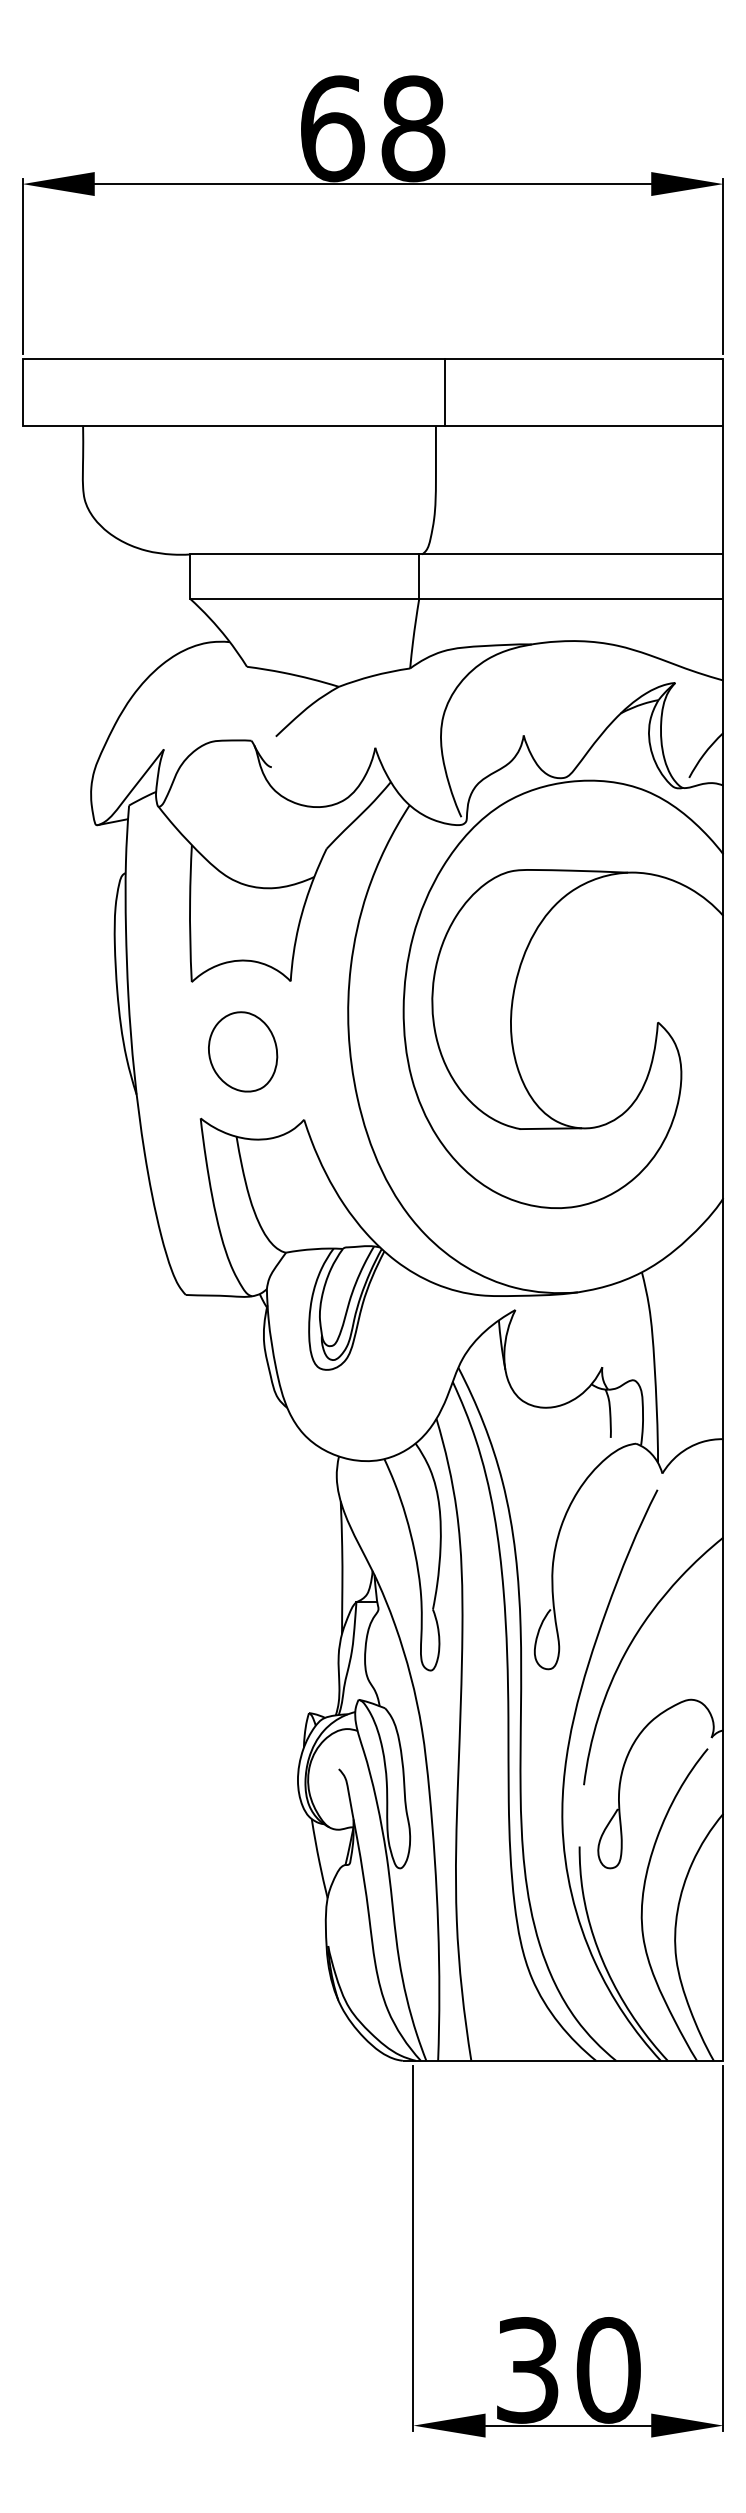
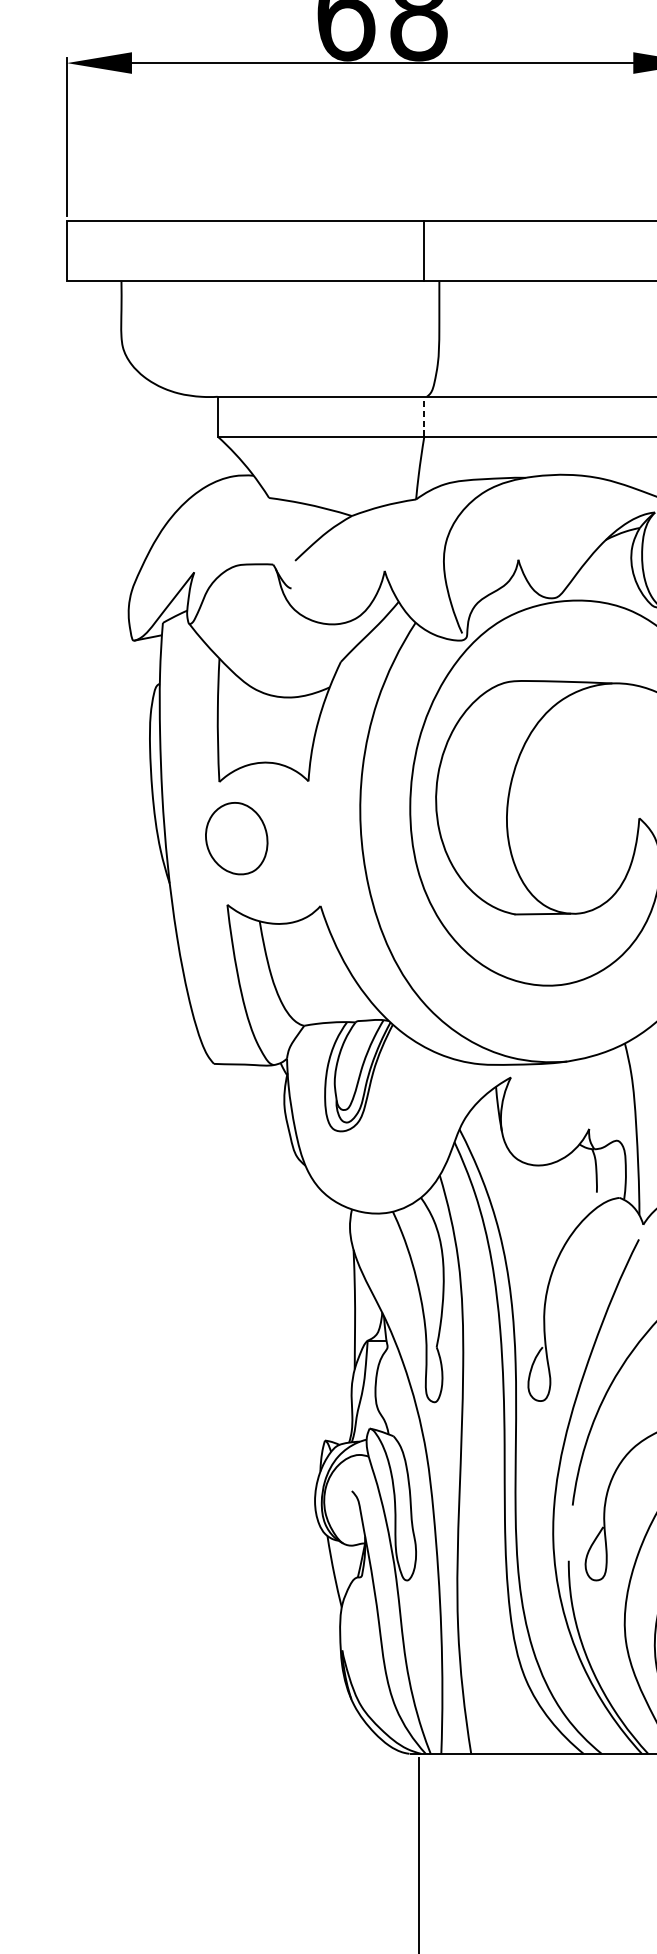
line: (445, 392) -> (423, 250), moved
line: (419, 576) -> (424, 416), solid -> dashed
part: (243, 1051) -> (237, 838), moved

